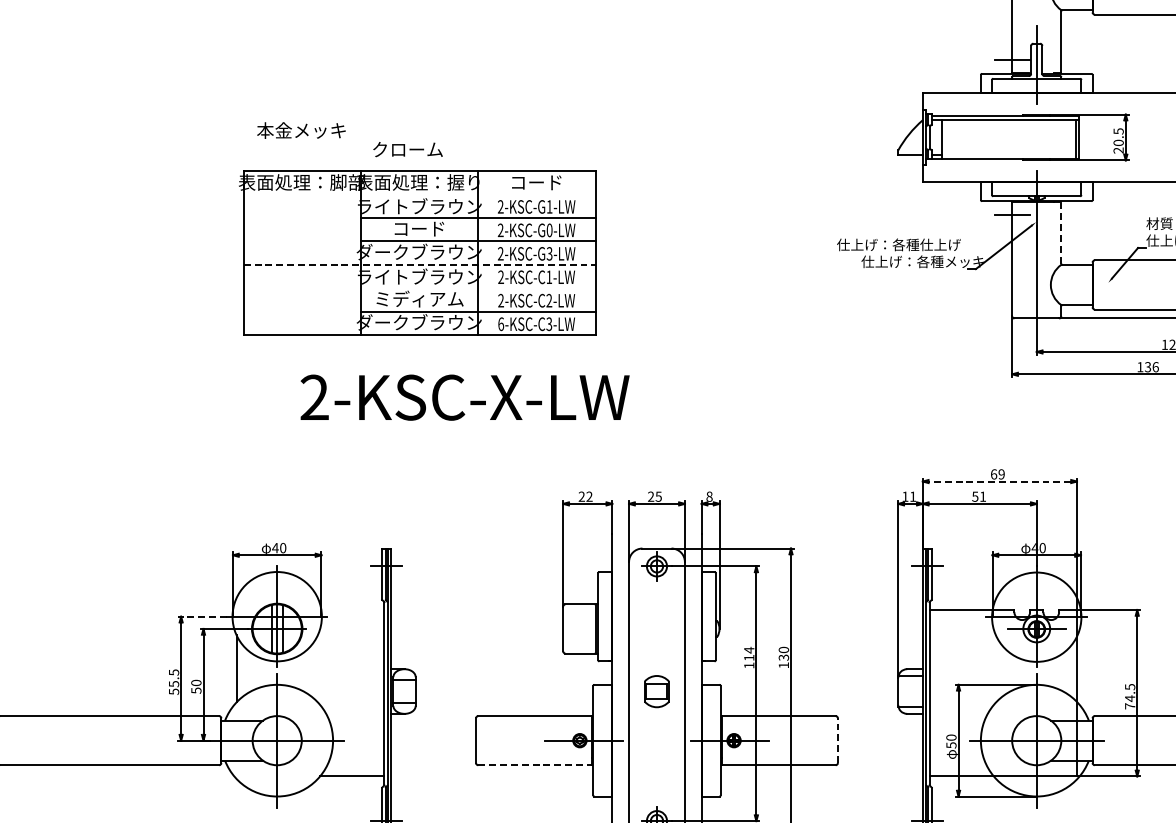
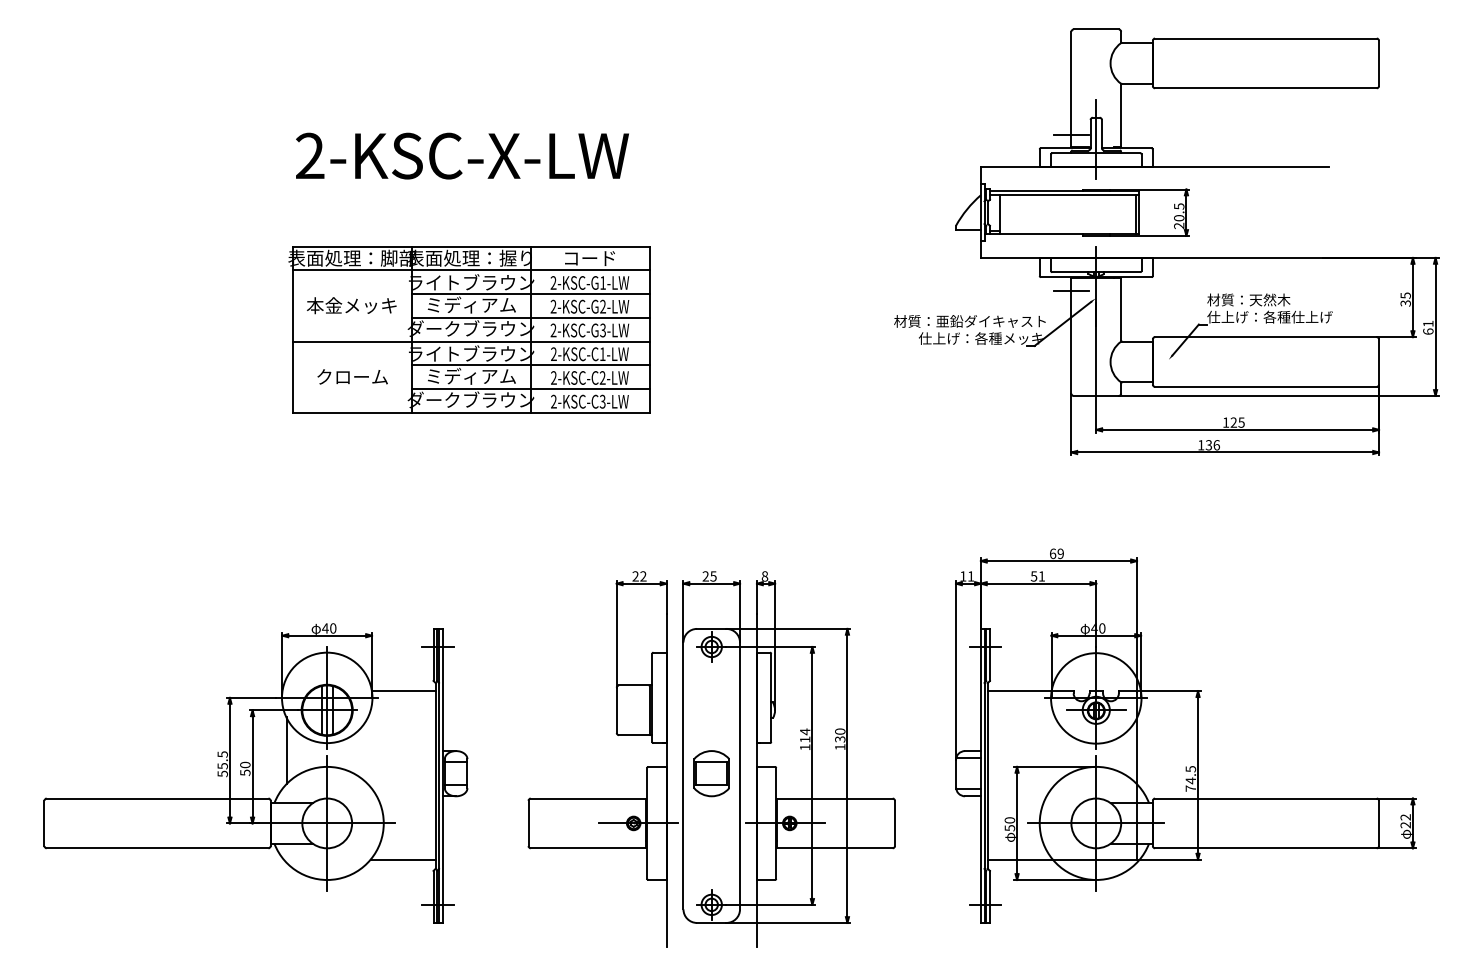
text: (301, 130) -> (351, 305), moved
text: (407, 149) -> (352, 376), moved
line: (419, 194) -> (471, 270), added
text: (419, 228) -> (471, 304), コード -> ミディアム
text: (549, 230) -> (602, 306), 2-KSC-G0-LW -> 2-KSC-G2-LW
line: (1061, 232) -> (1121, 308), dashed -> solid
text: (911, 244) -> (969, 321), 仕上げ：各種仕上げ -> 材質：亜鉛ダイキャスト
line: (419, 264) -> (471, 341), dashed -> solid
line: (477, 288) -> (530, 365), added
text: (500, 323) -> (553, 401), 6-KSC-C3-LW -> 2-KSC-C3-LW
text: (465, 397) -> (462, 155), moved
line: (999, 481) -> (1058, 561), dashed -> solid
line: (352, 610) -> (403, 691), added
line: (202, 616) -> (251, 697), dashed -> solid
part: (656, 691) -> (711, 773), size x1.43
line: (837, 740) -> (894, 823), dashed -> solid
line: (535, 765) -> (588, 848), dashed -> solid

